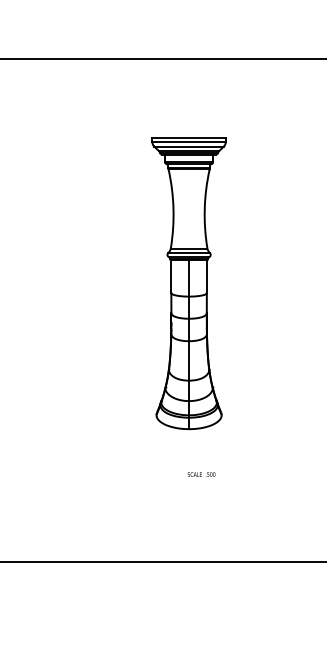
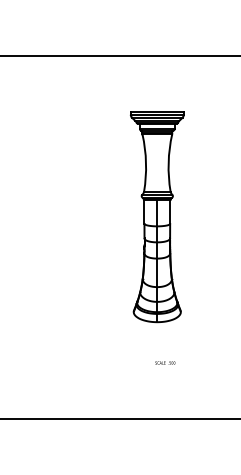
part: (189, 284) -> (157, 217), moved
text: (201, 473) -> (165, 362), moved

